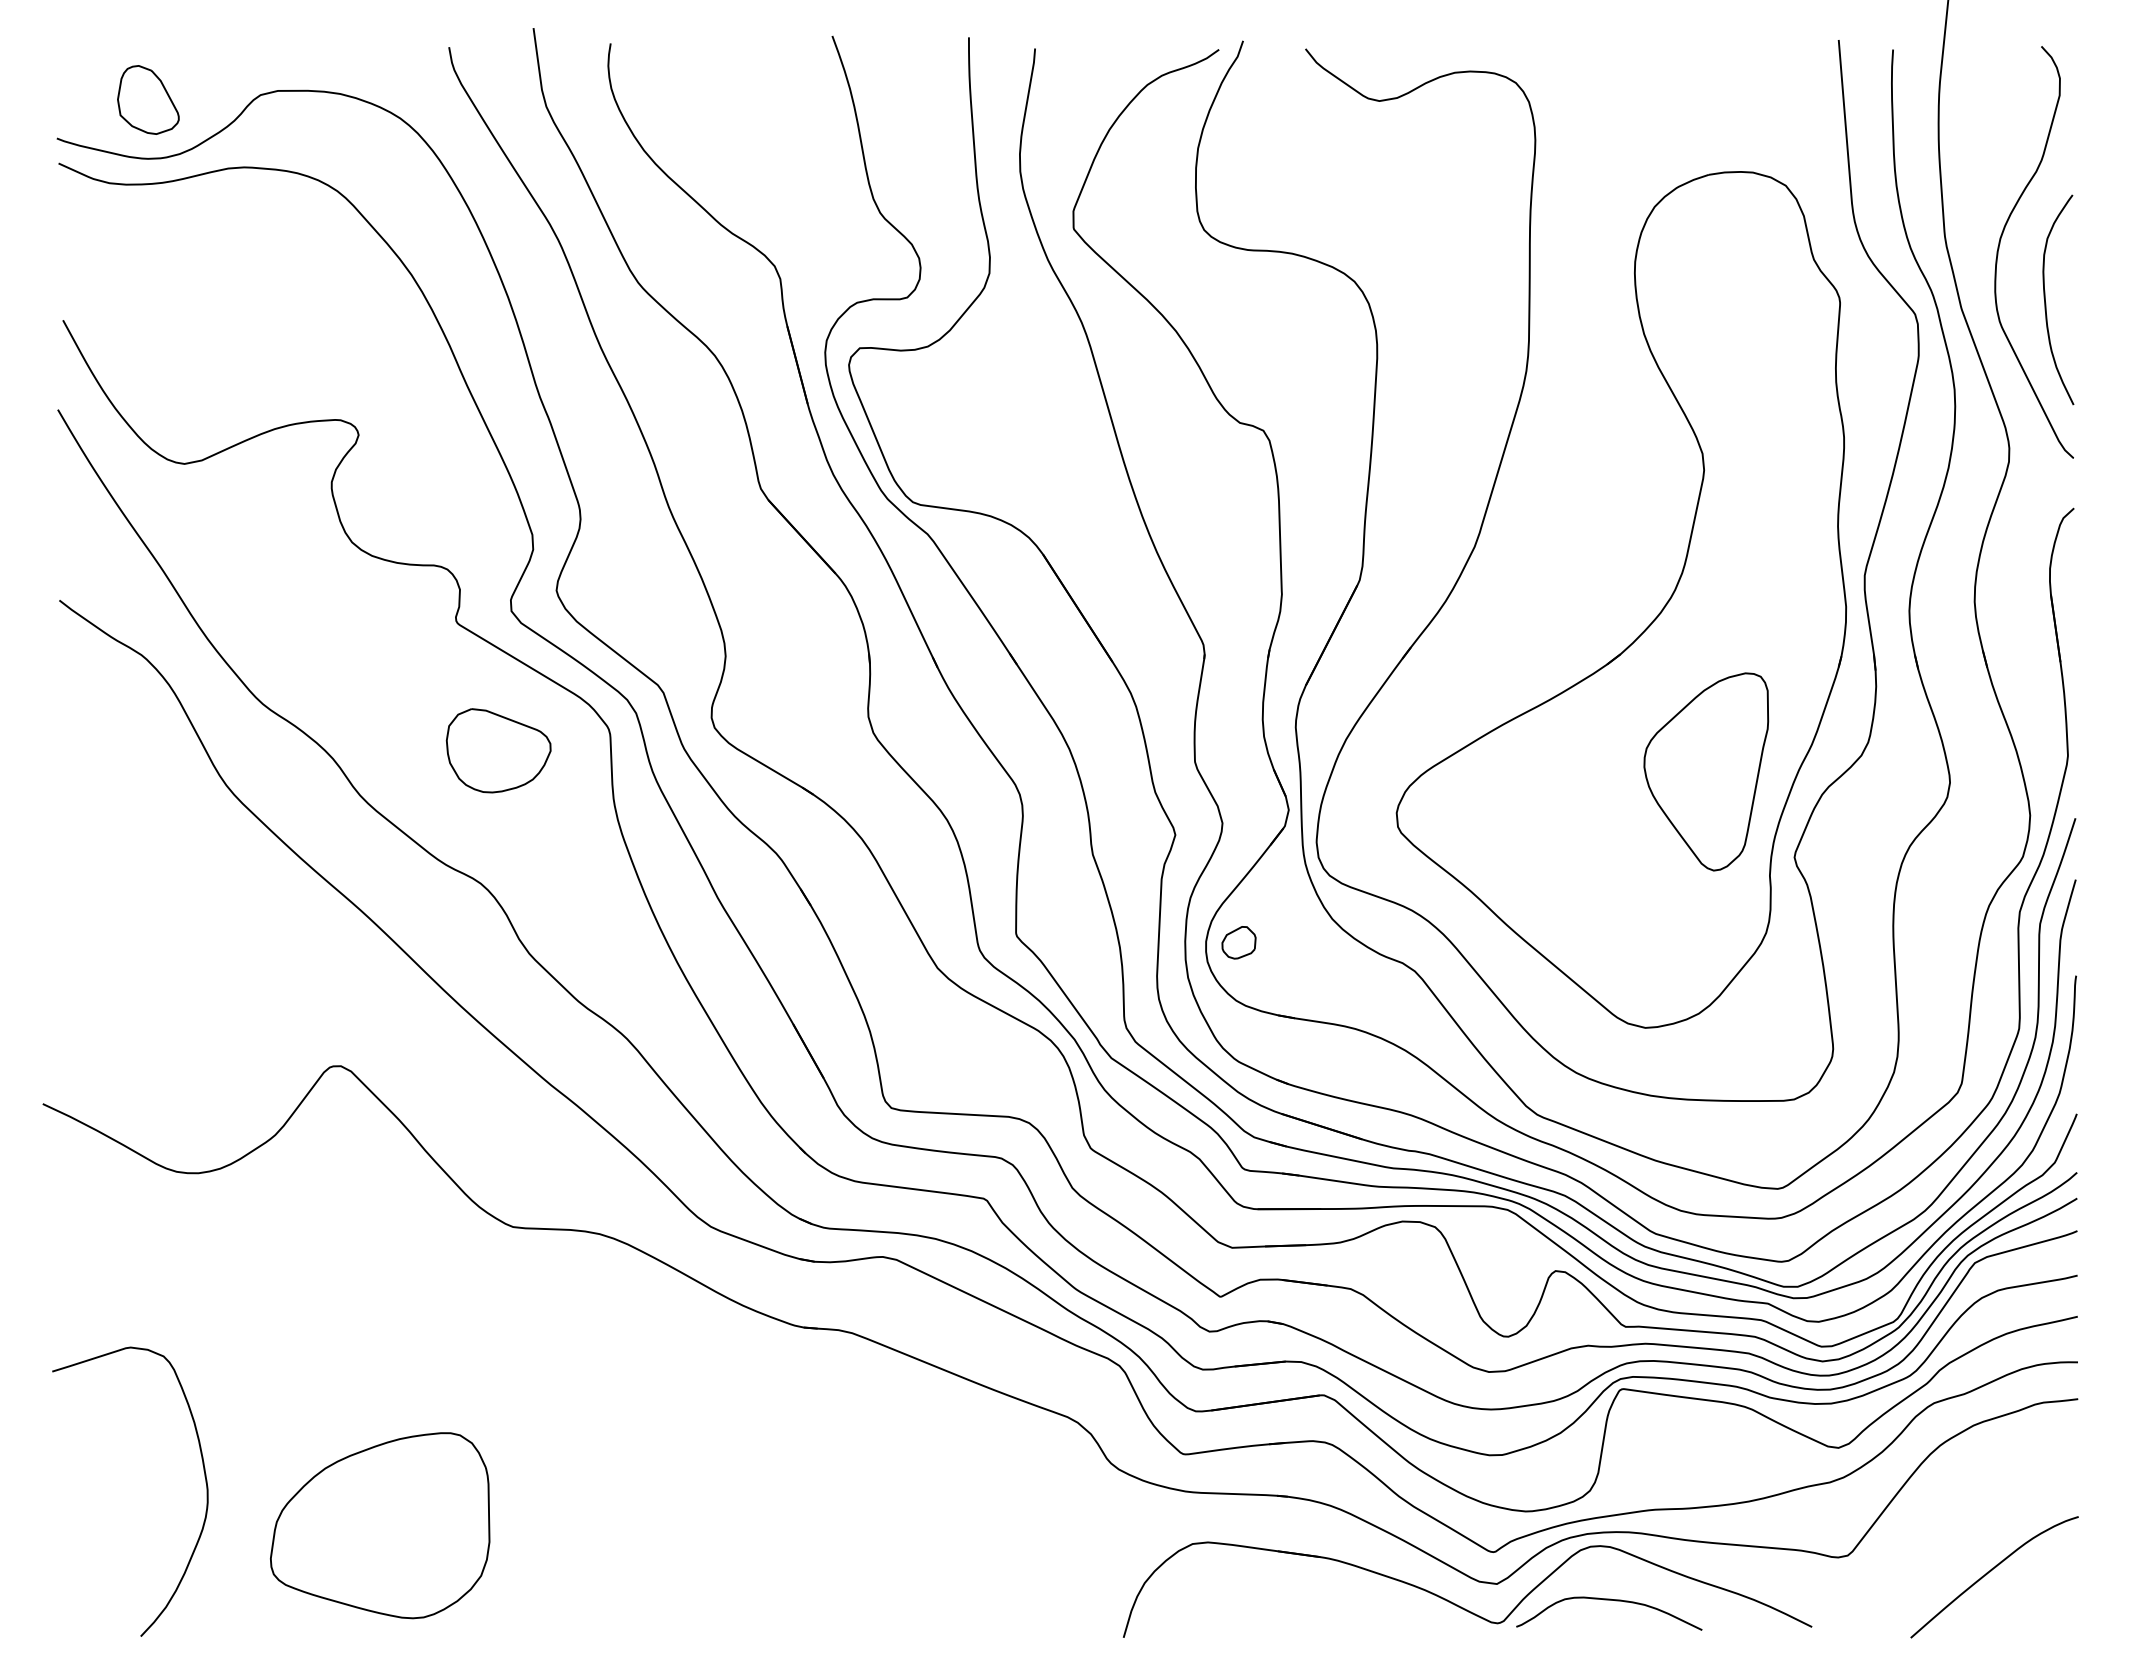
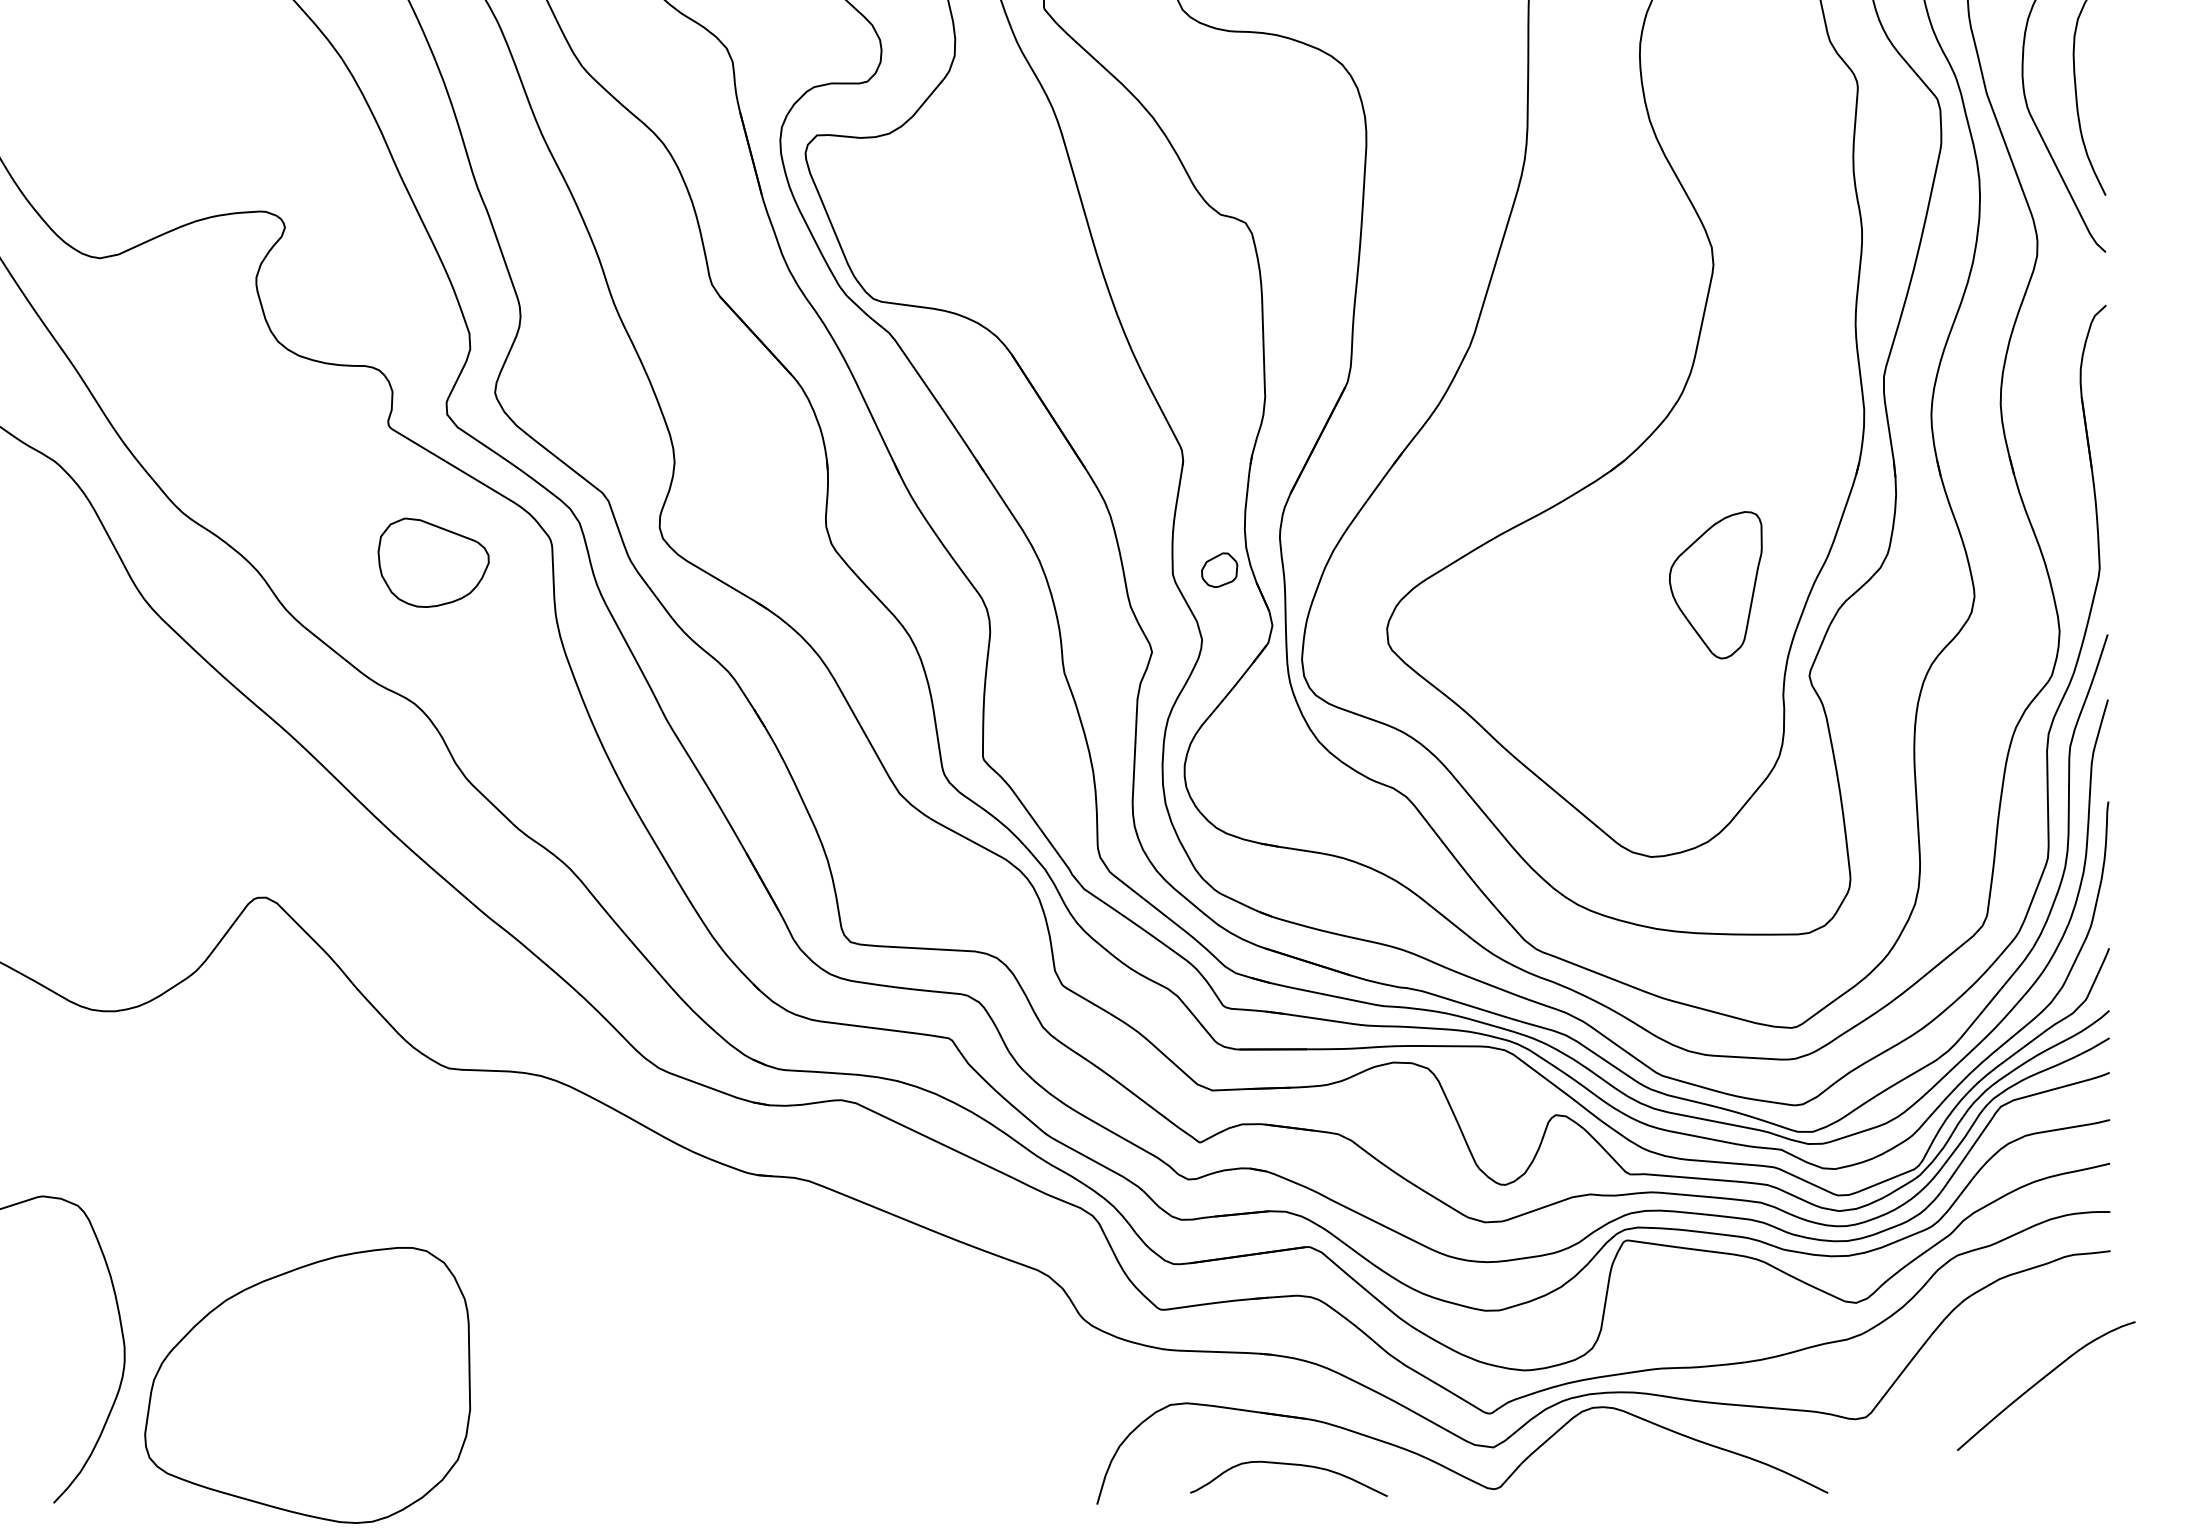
part: (1706, 771) -> (1715, 584), size x0.7
part: (1238, 942) -> (1219, 569), moved
part: (380, 1525) -> (308, 1385), size x1.4
curve: (1991, 1571) -> (2042, 1379), moved
curve: (1609, 1600) -> (1289, 1464), moved

